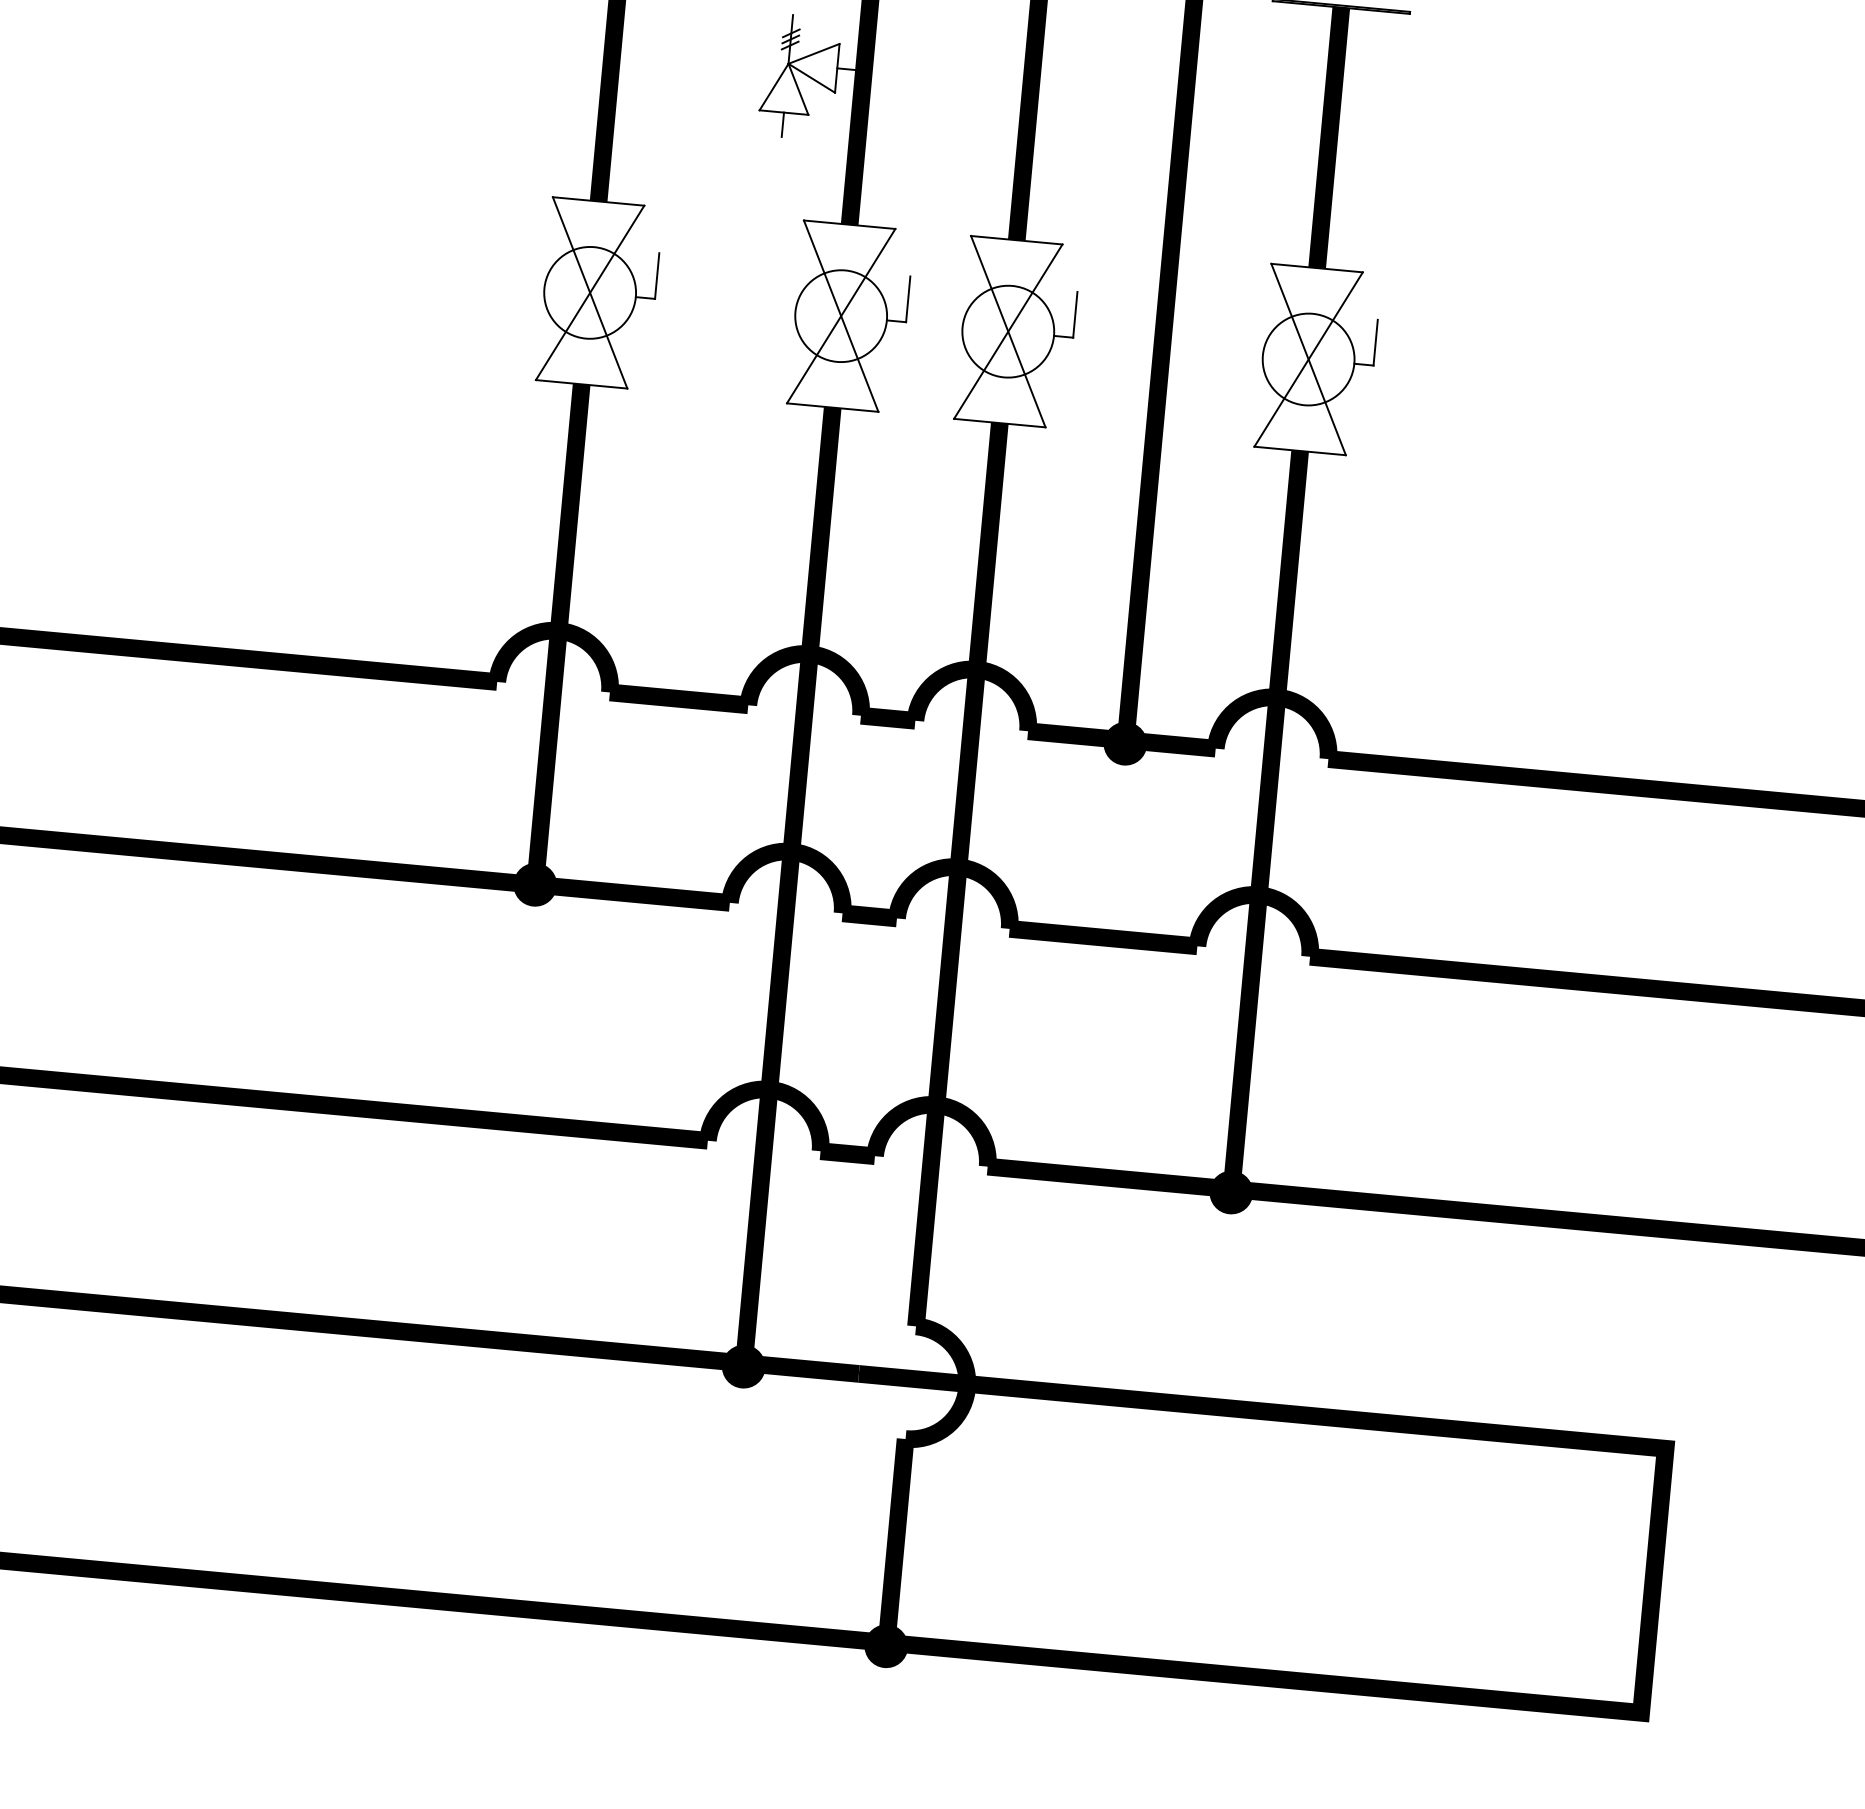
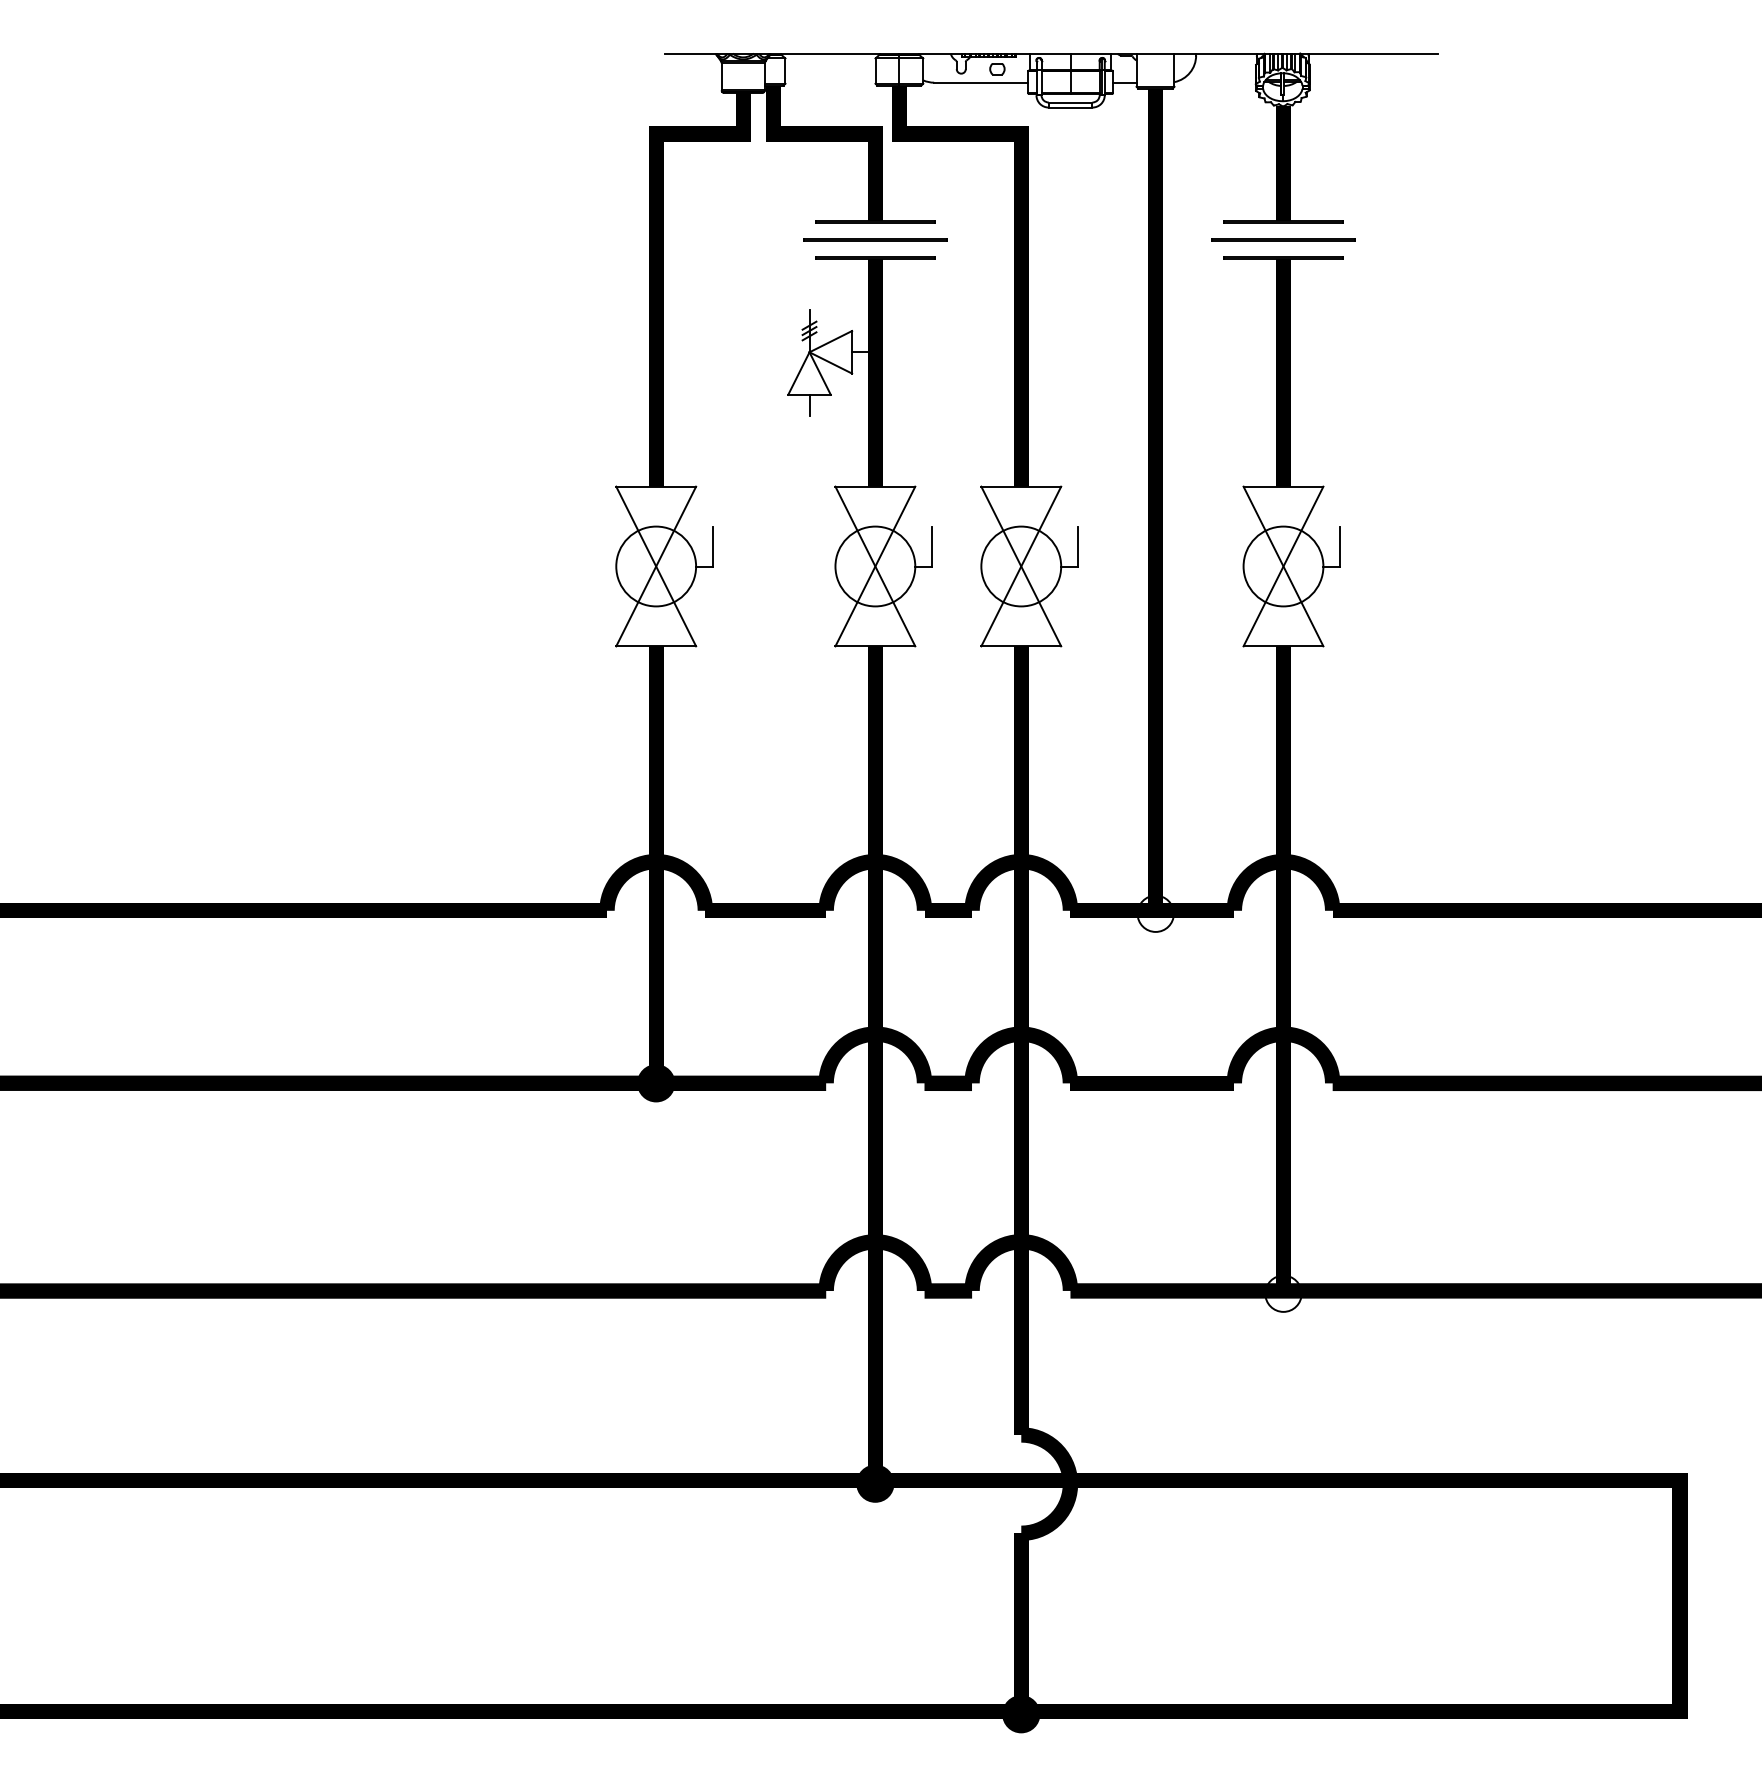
fill: (1125, 743) -> (1155, 913), removed
fill: (1231, 1192) -> (1283, 1293), removed

